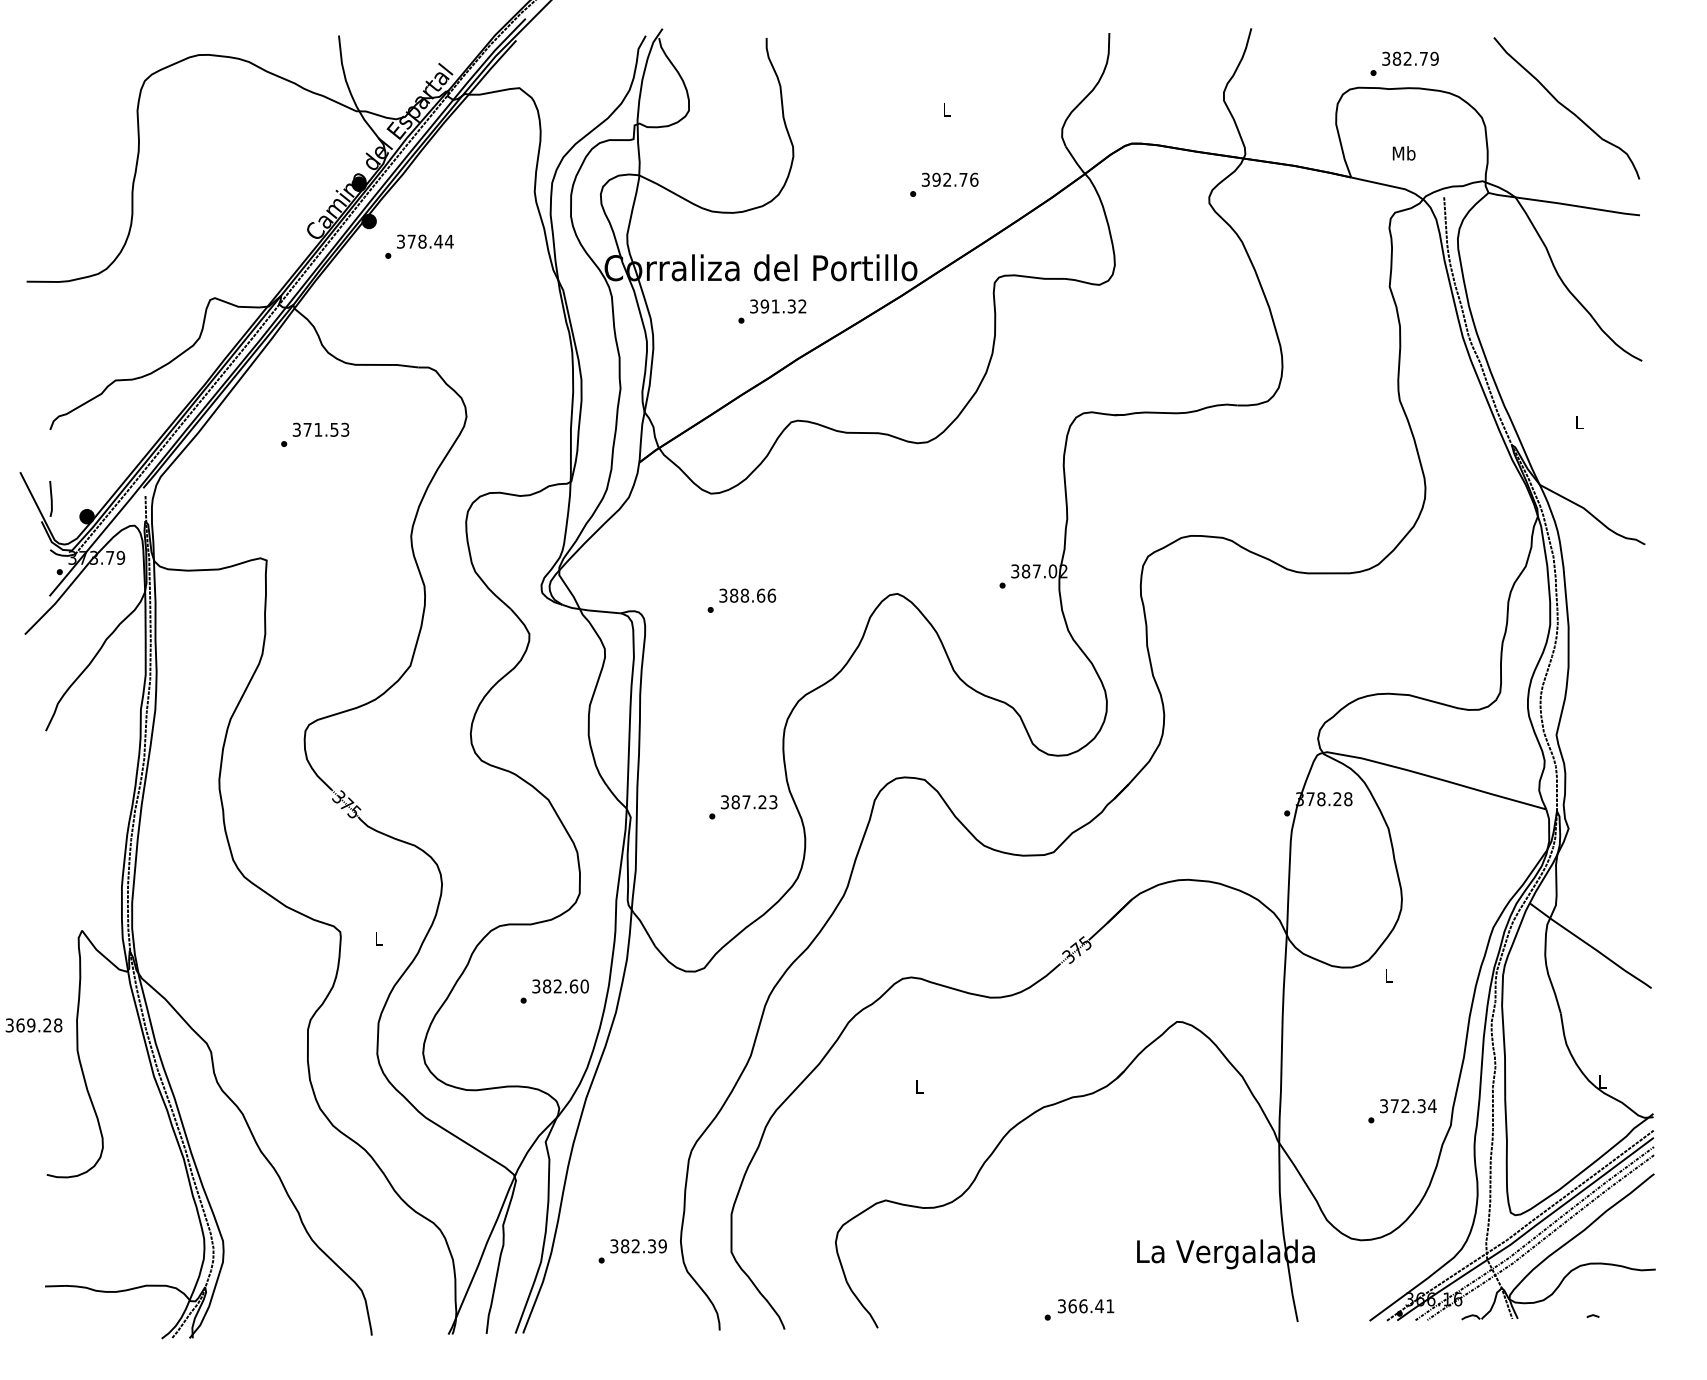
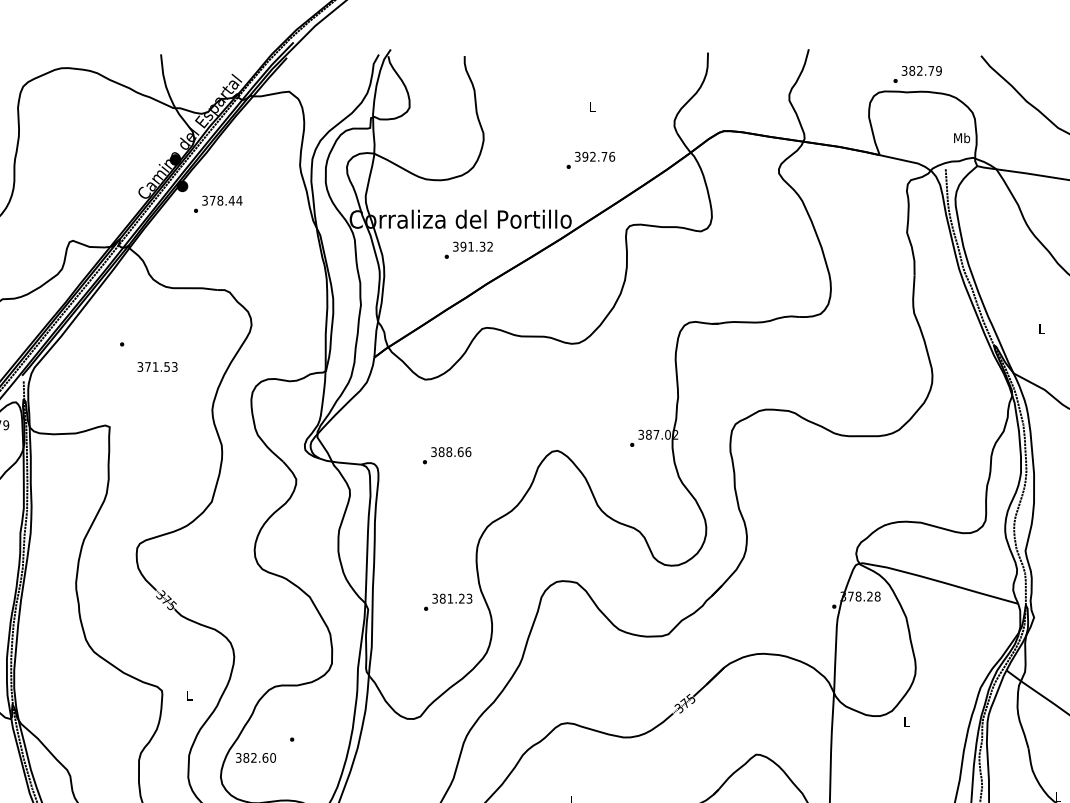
text: (1403, 153) -> (961, 138), moved
text: (320, 429) -> (157, 366), moved
text: (746, 802) -> (450, 598), 387.23 -> 381.23
text: (560, 986) -> (255, 757), moved

